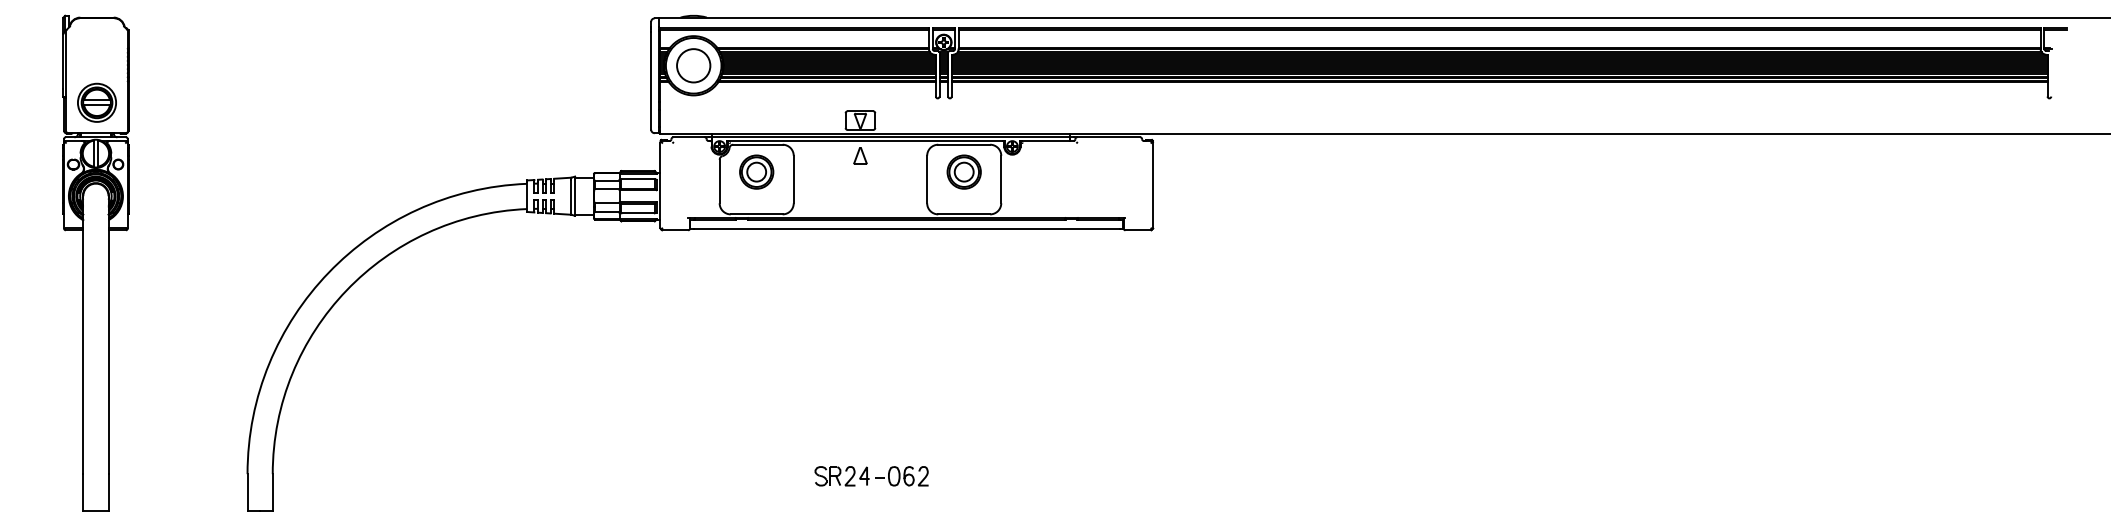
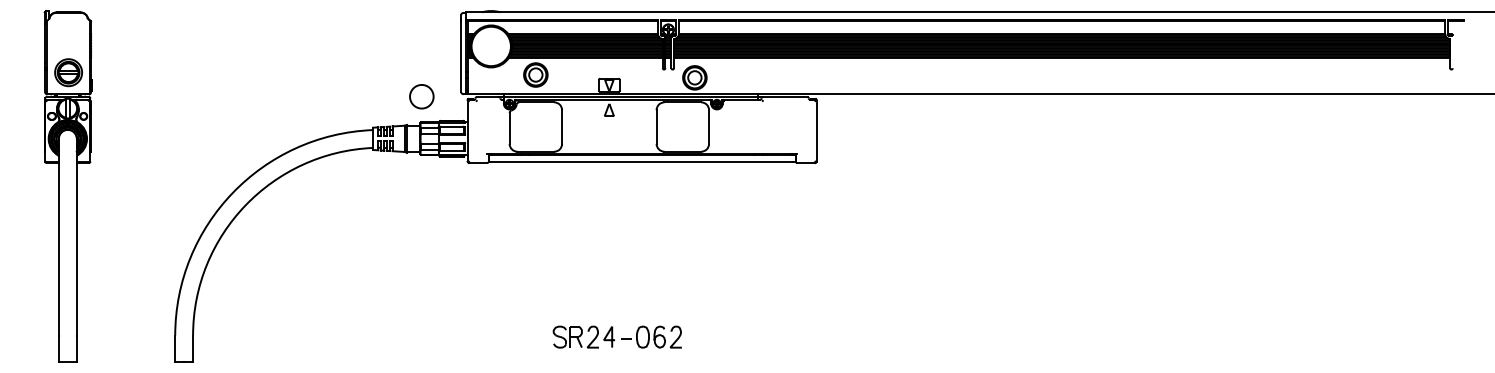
circle: (693, 65) -> (421, 96), moved
part: (756, 171) -> (535, 74), moved
part: (963, 171) -> (694, 77), moved
part: (871, 476) -> (617, 337), size x1.6

